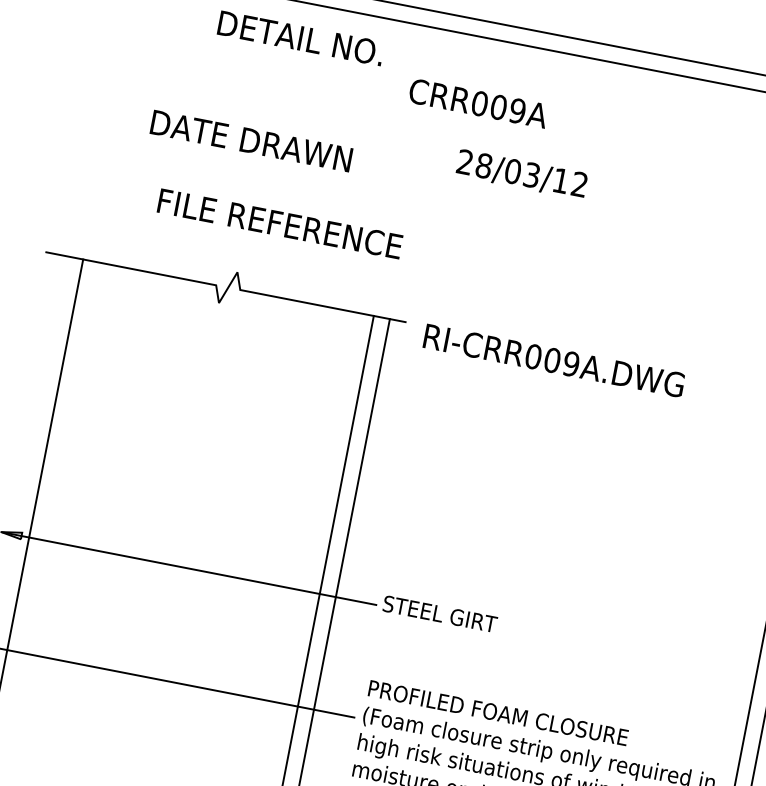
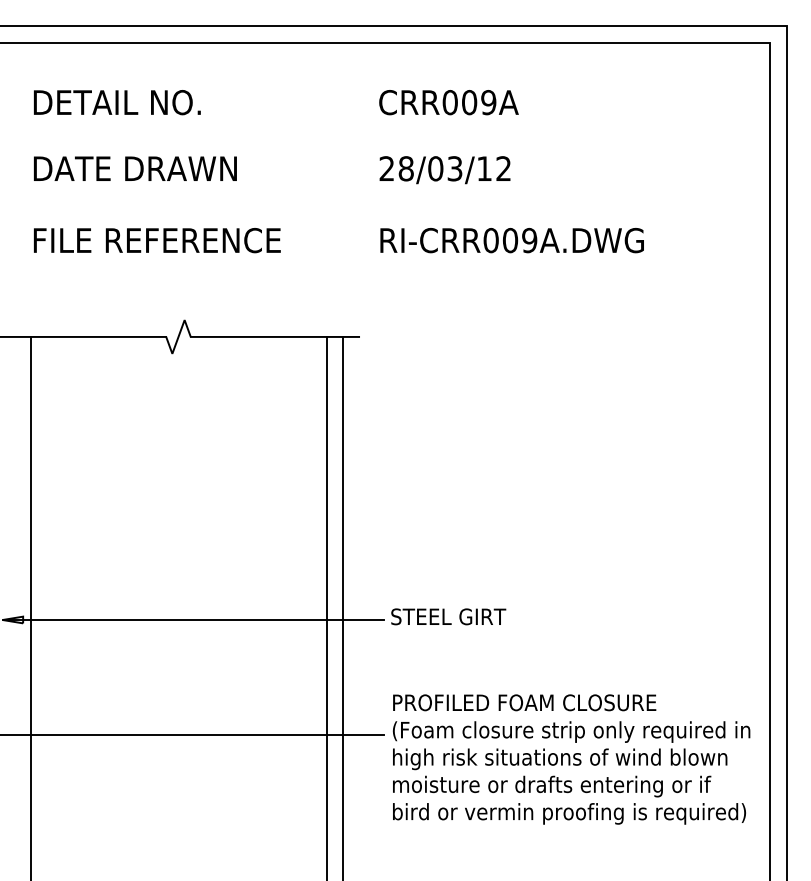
text: (301, 38) -> (117, 102), moved
text: (478, 103) -> (448, 102), moved
text: (251, 140) -> (135, 168), moved
text: (280, 223) -> (157, 240), moved
text: (553, 360) -> (511, 240), moved

